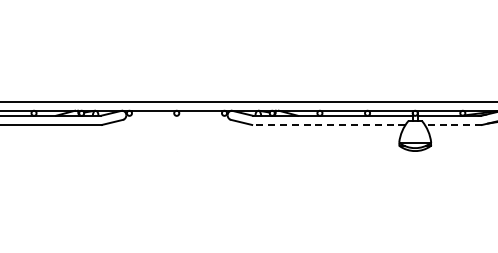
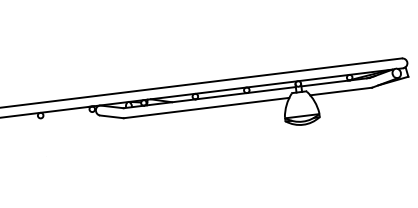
line: (328, 124) -> (206, 107), dashed -> solid
line: (453, 124) -> (341, 90), dashed -> solid

